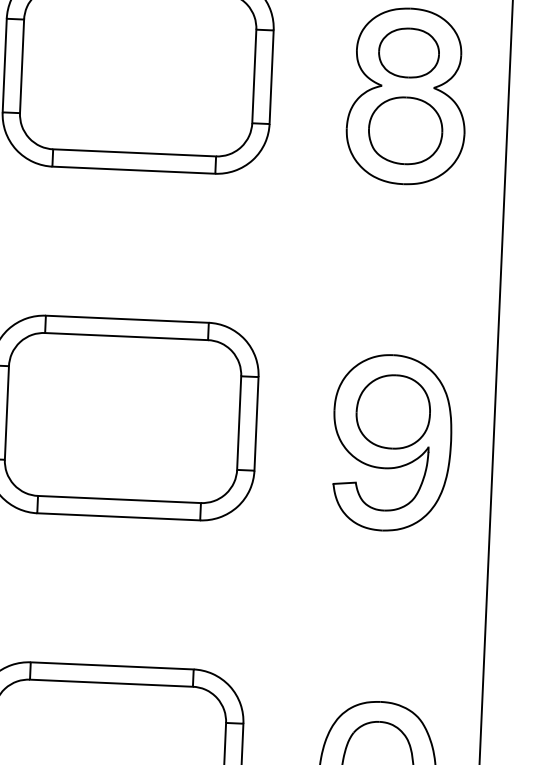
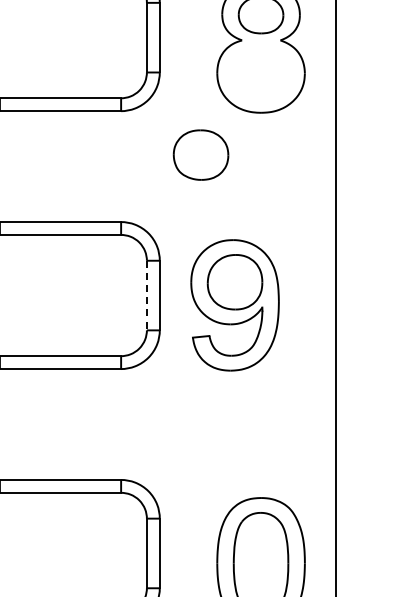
part: (404, 129) -> (200, 154), moved
line: (238, 423) -> (146, 295), solid -> dashed
part: (391, 443) -> (234, 305), moved

